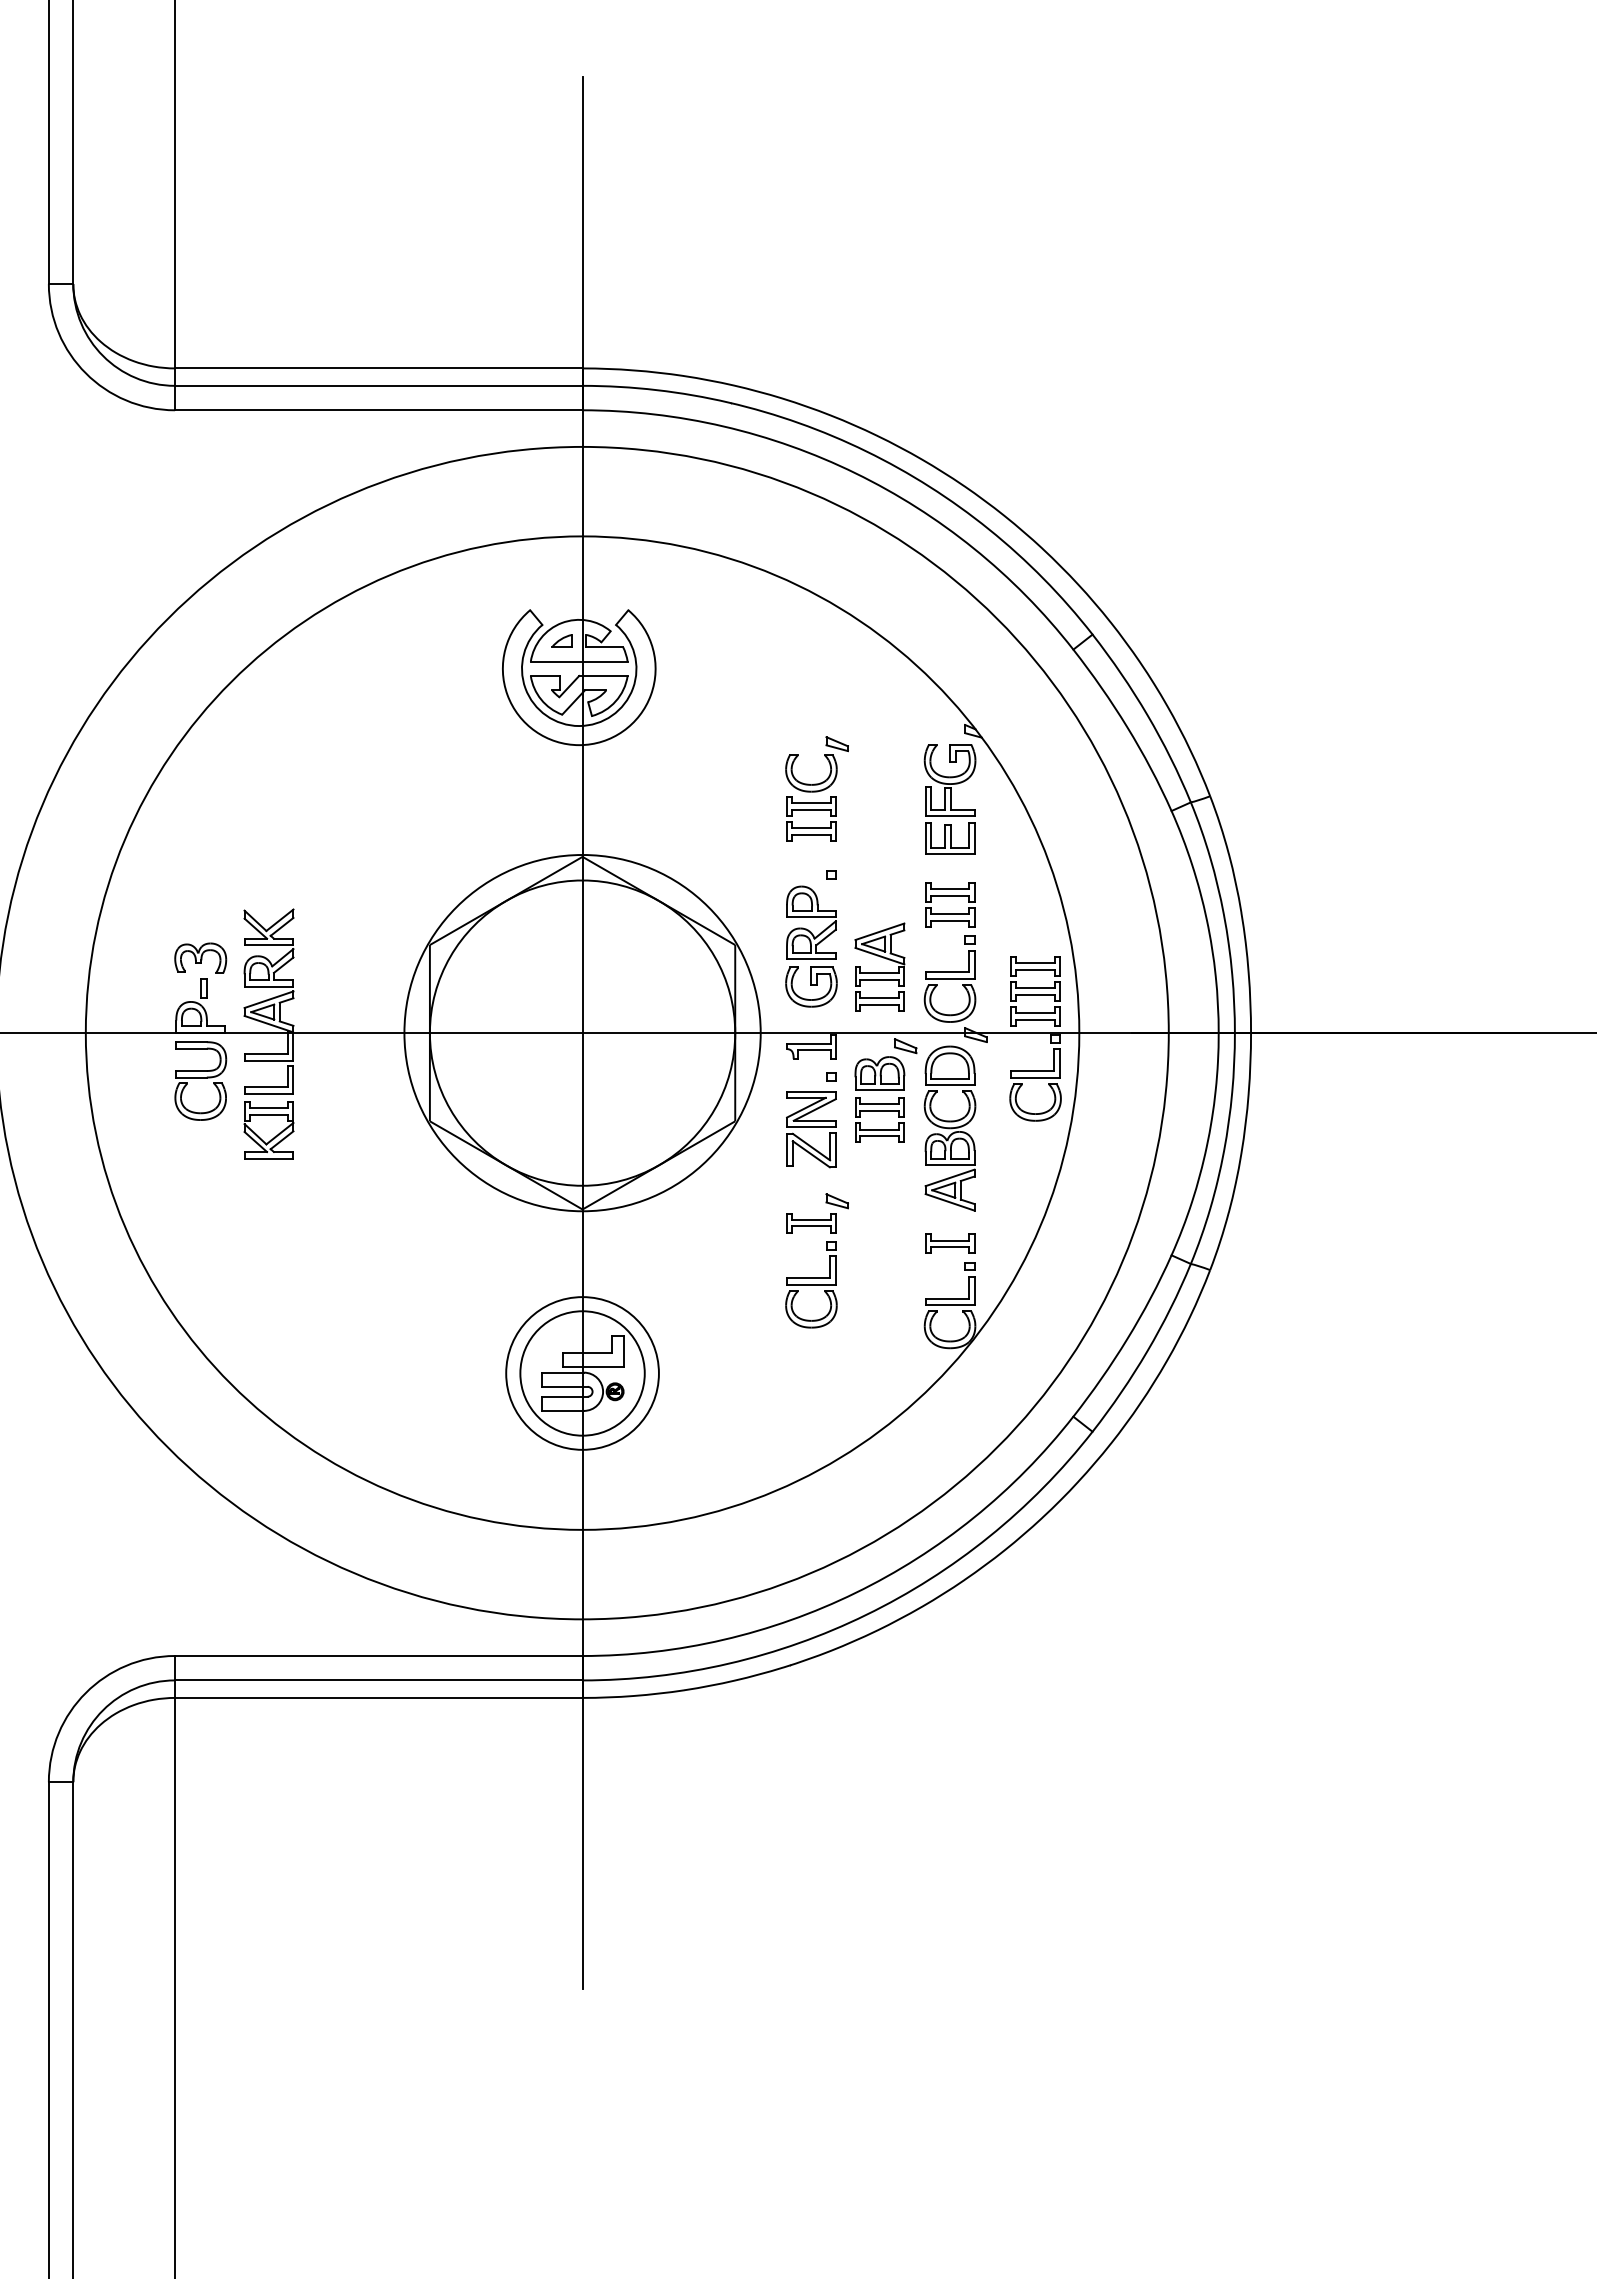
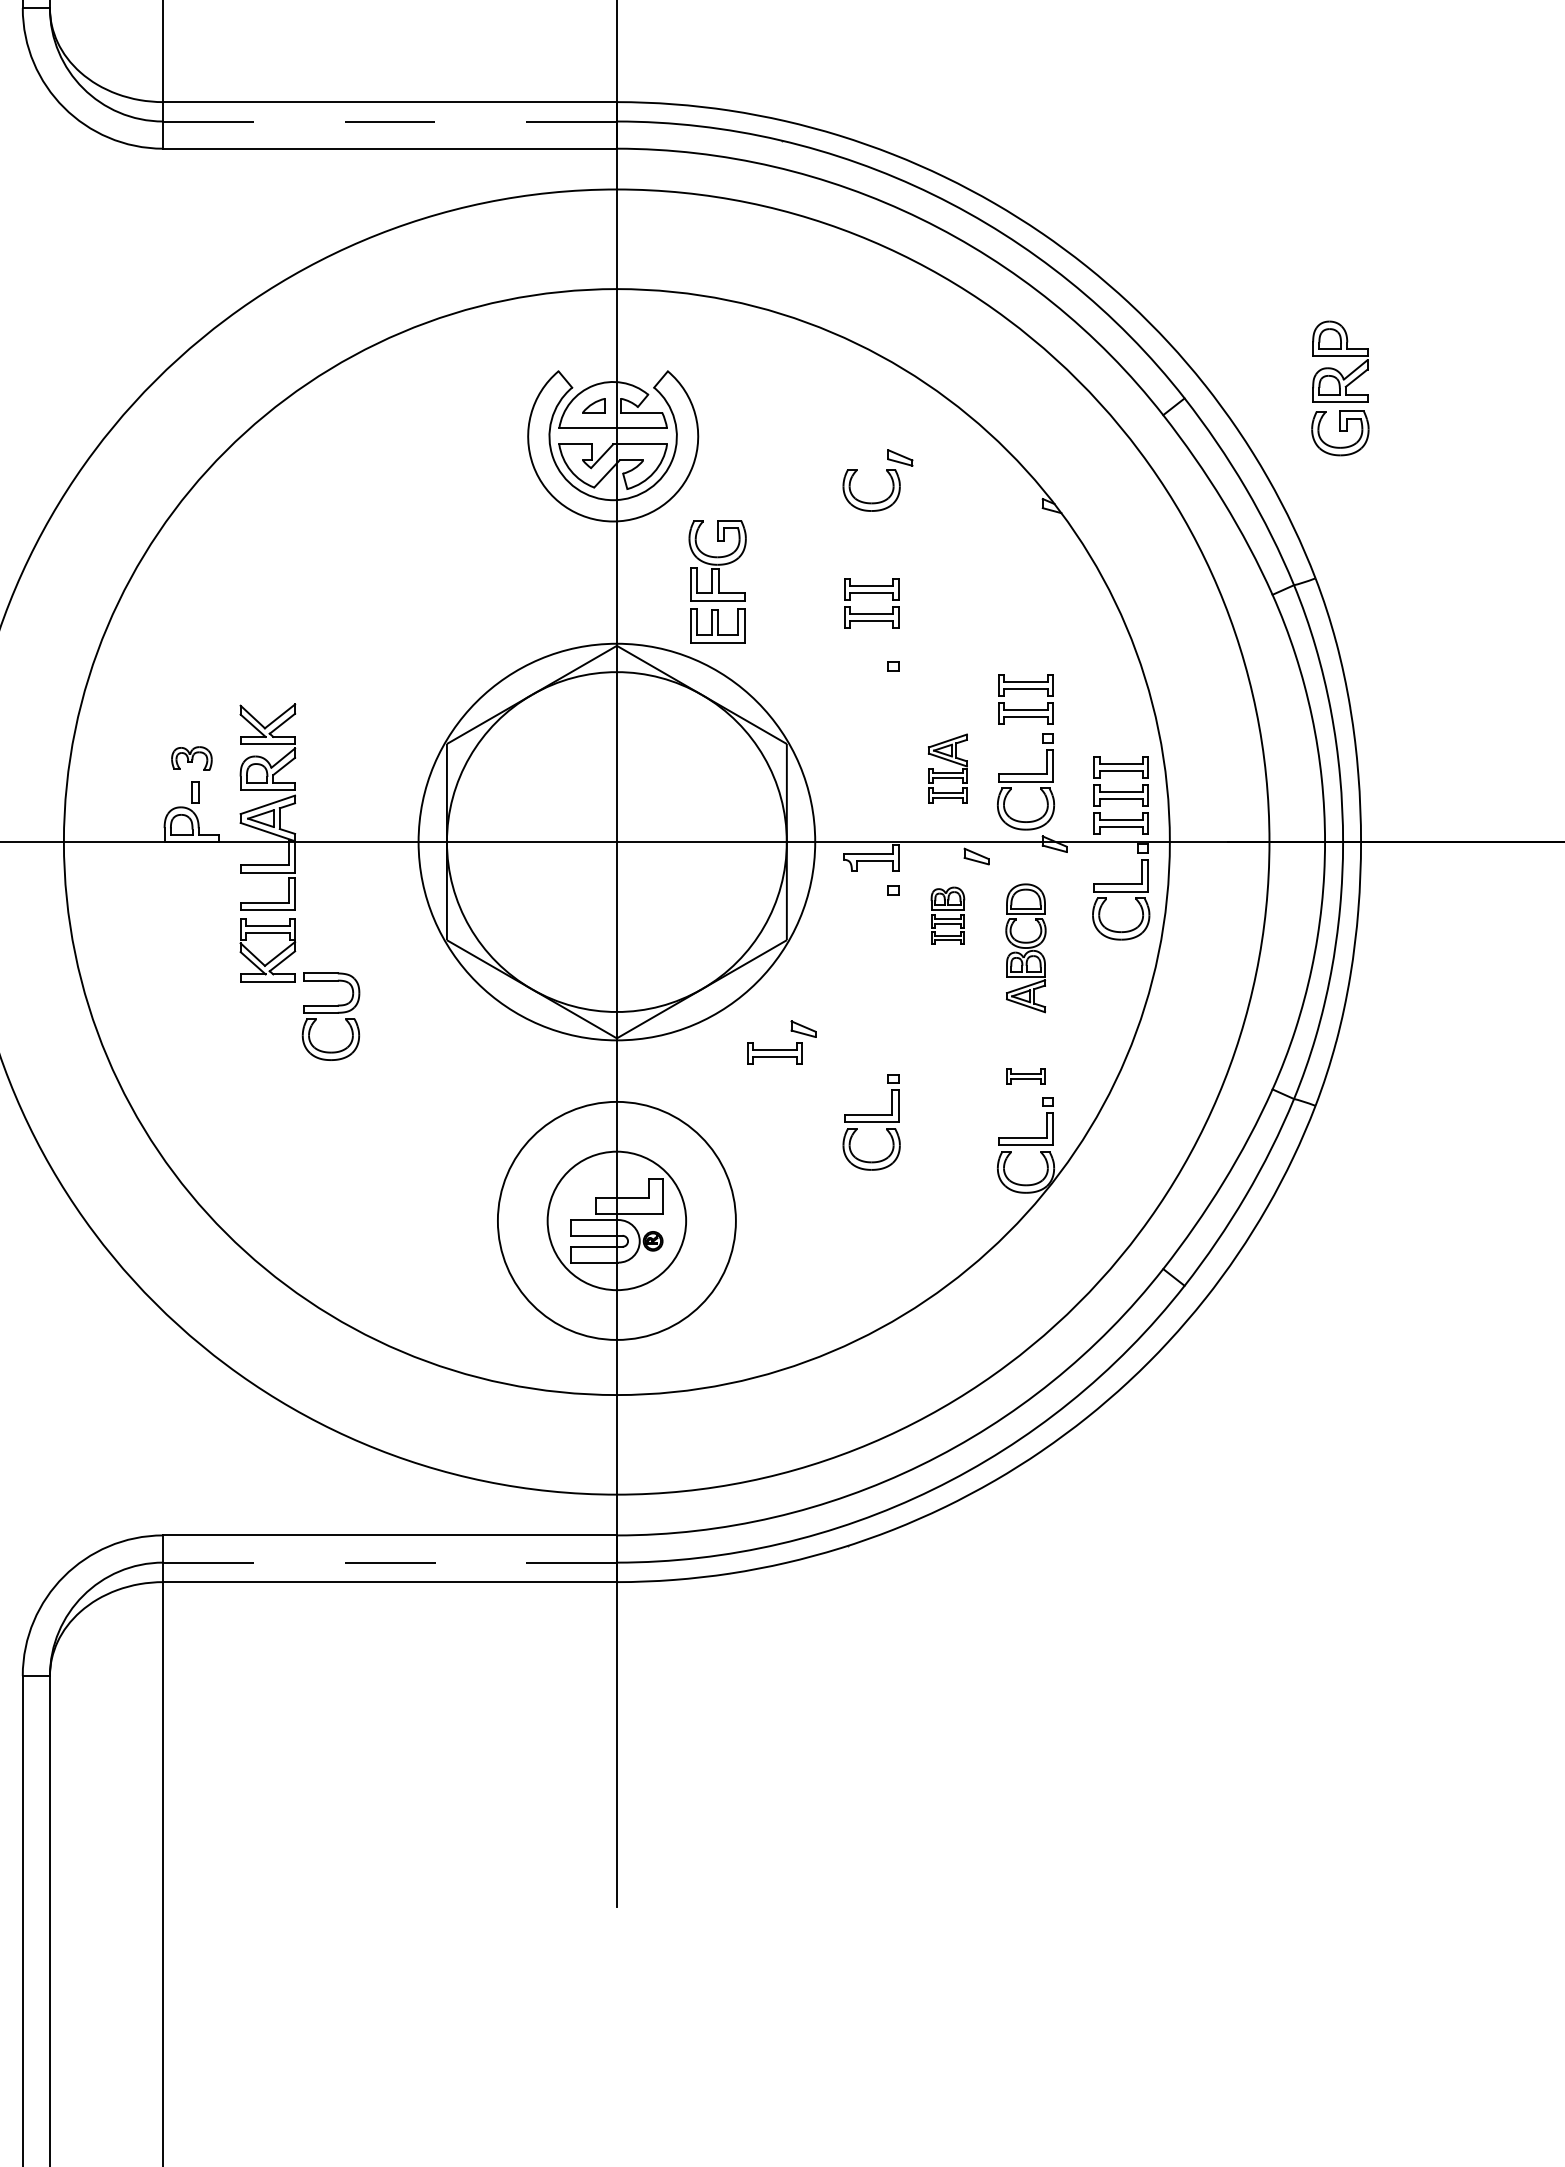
line: (378, 385) -> (389, 121), solid -> dashed
part: (824, 756) -> (886, 471), moved
part: (949, 799) -> (717, 581), moved
part: (811, 946) -> (1340, 388), moved
part: (200, 957) -> (191, 757), size x0.7
part: (879, 966) -> (947, 767), size x0.7
part: (200, 1080) -> (330, 1016), moved
part: (879, 1099) -> (947, 915), size x0.6
part: (949, 1128) -> (1025, 948), size x0.7
part: (811, 1129) -> (871, 949), removed
part: (817, 1213) -> (781, 1042), moved
part: (950, 1243) -> (1026, 1076), size x0.7
circle: (582, 1373) -> (616, 1220), size x1.4
line: (378, 1680) -> (389, 1562), solid -> dashed

